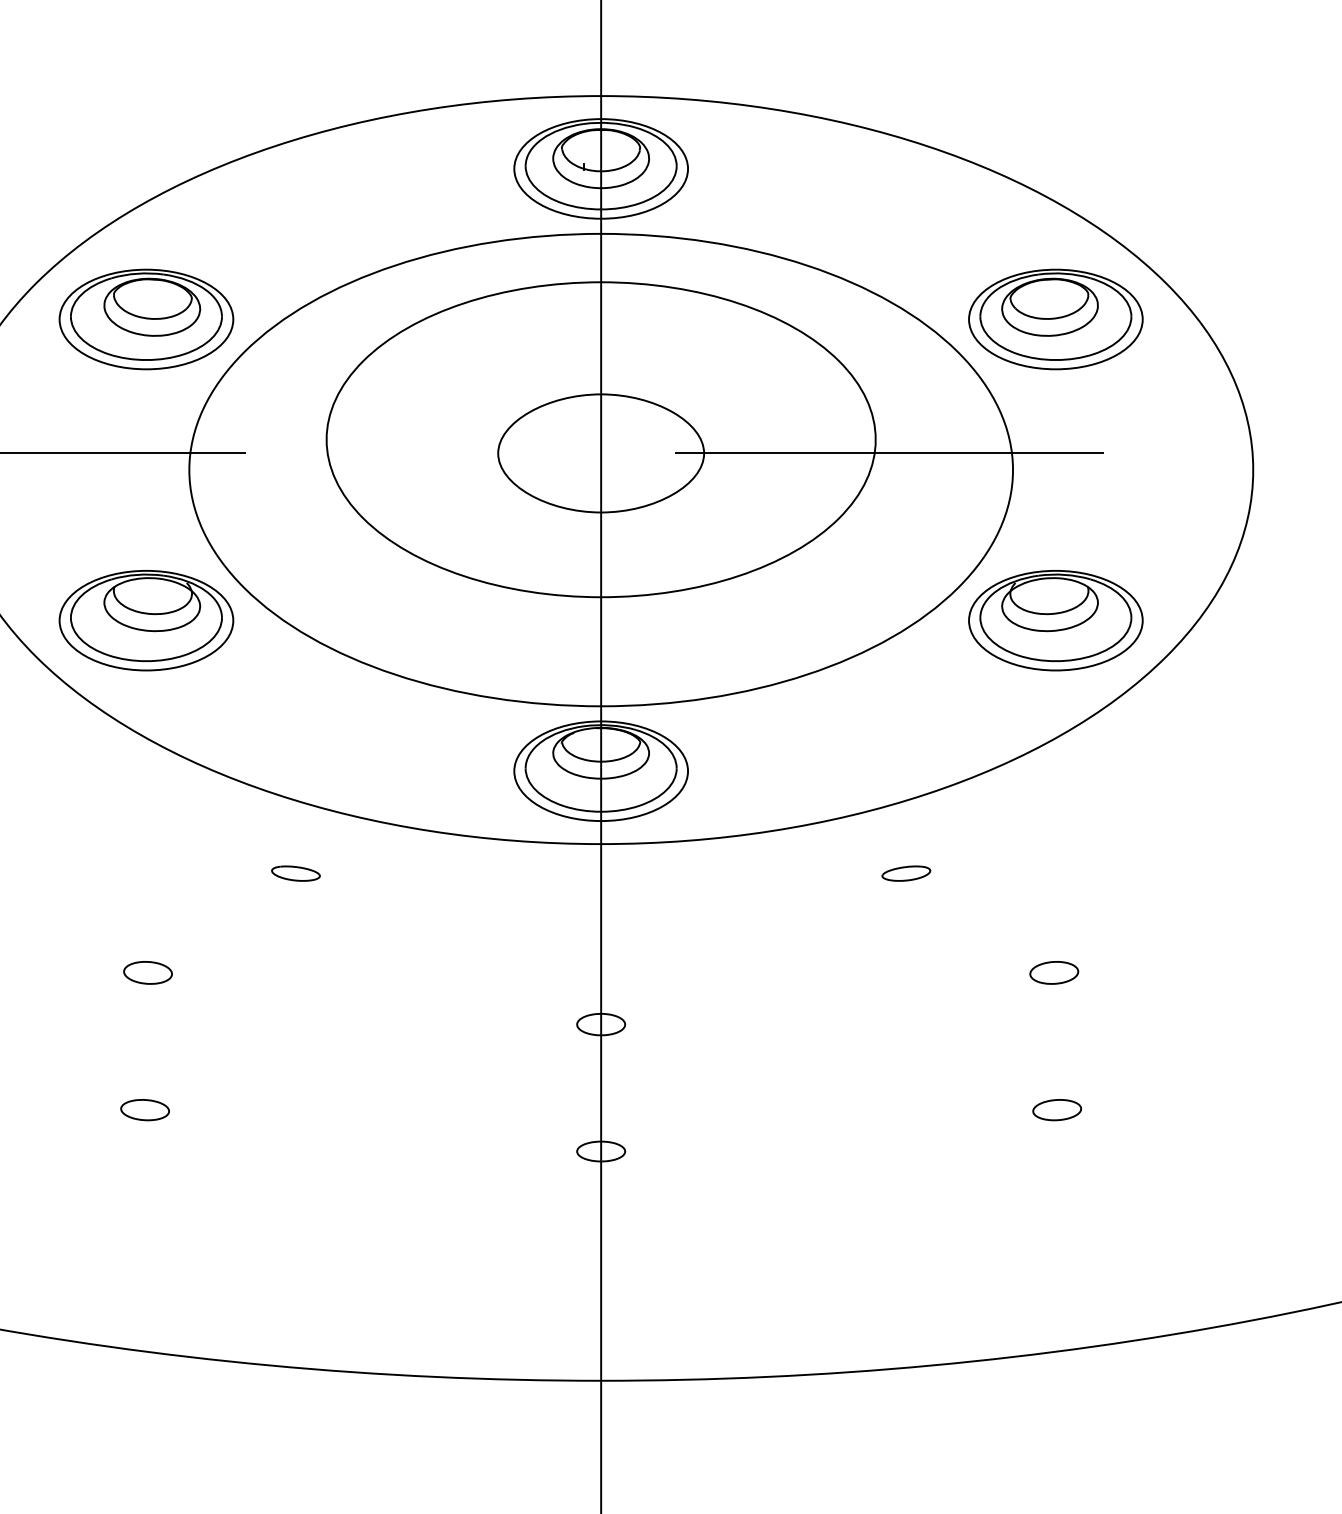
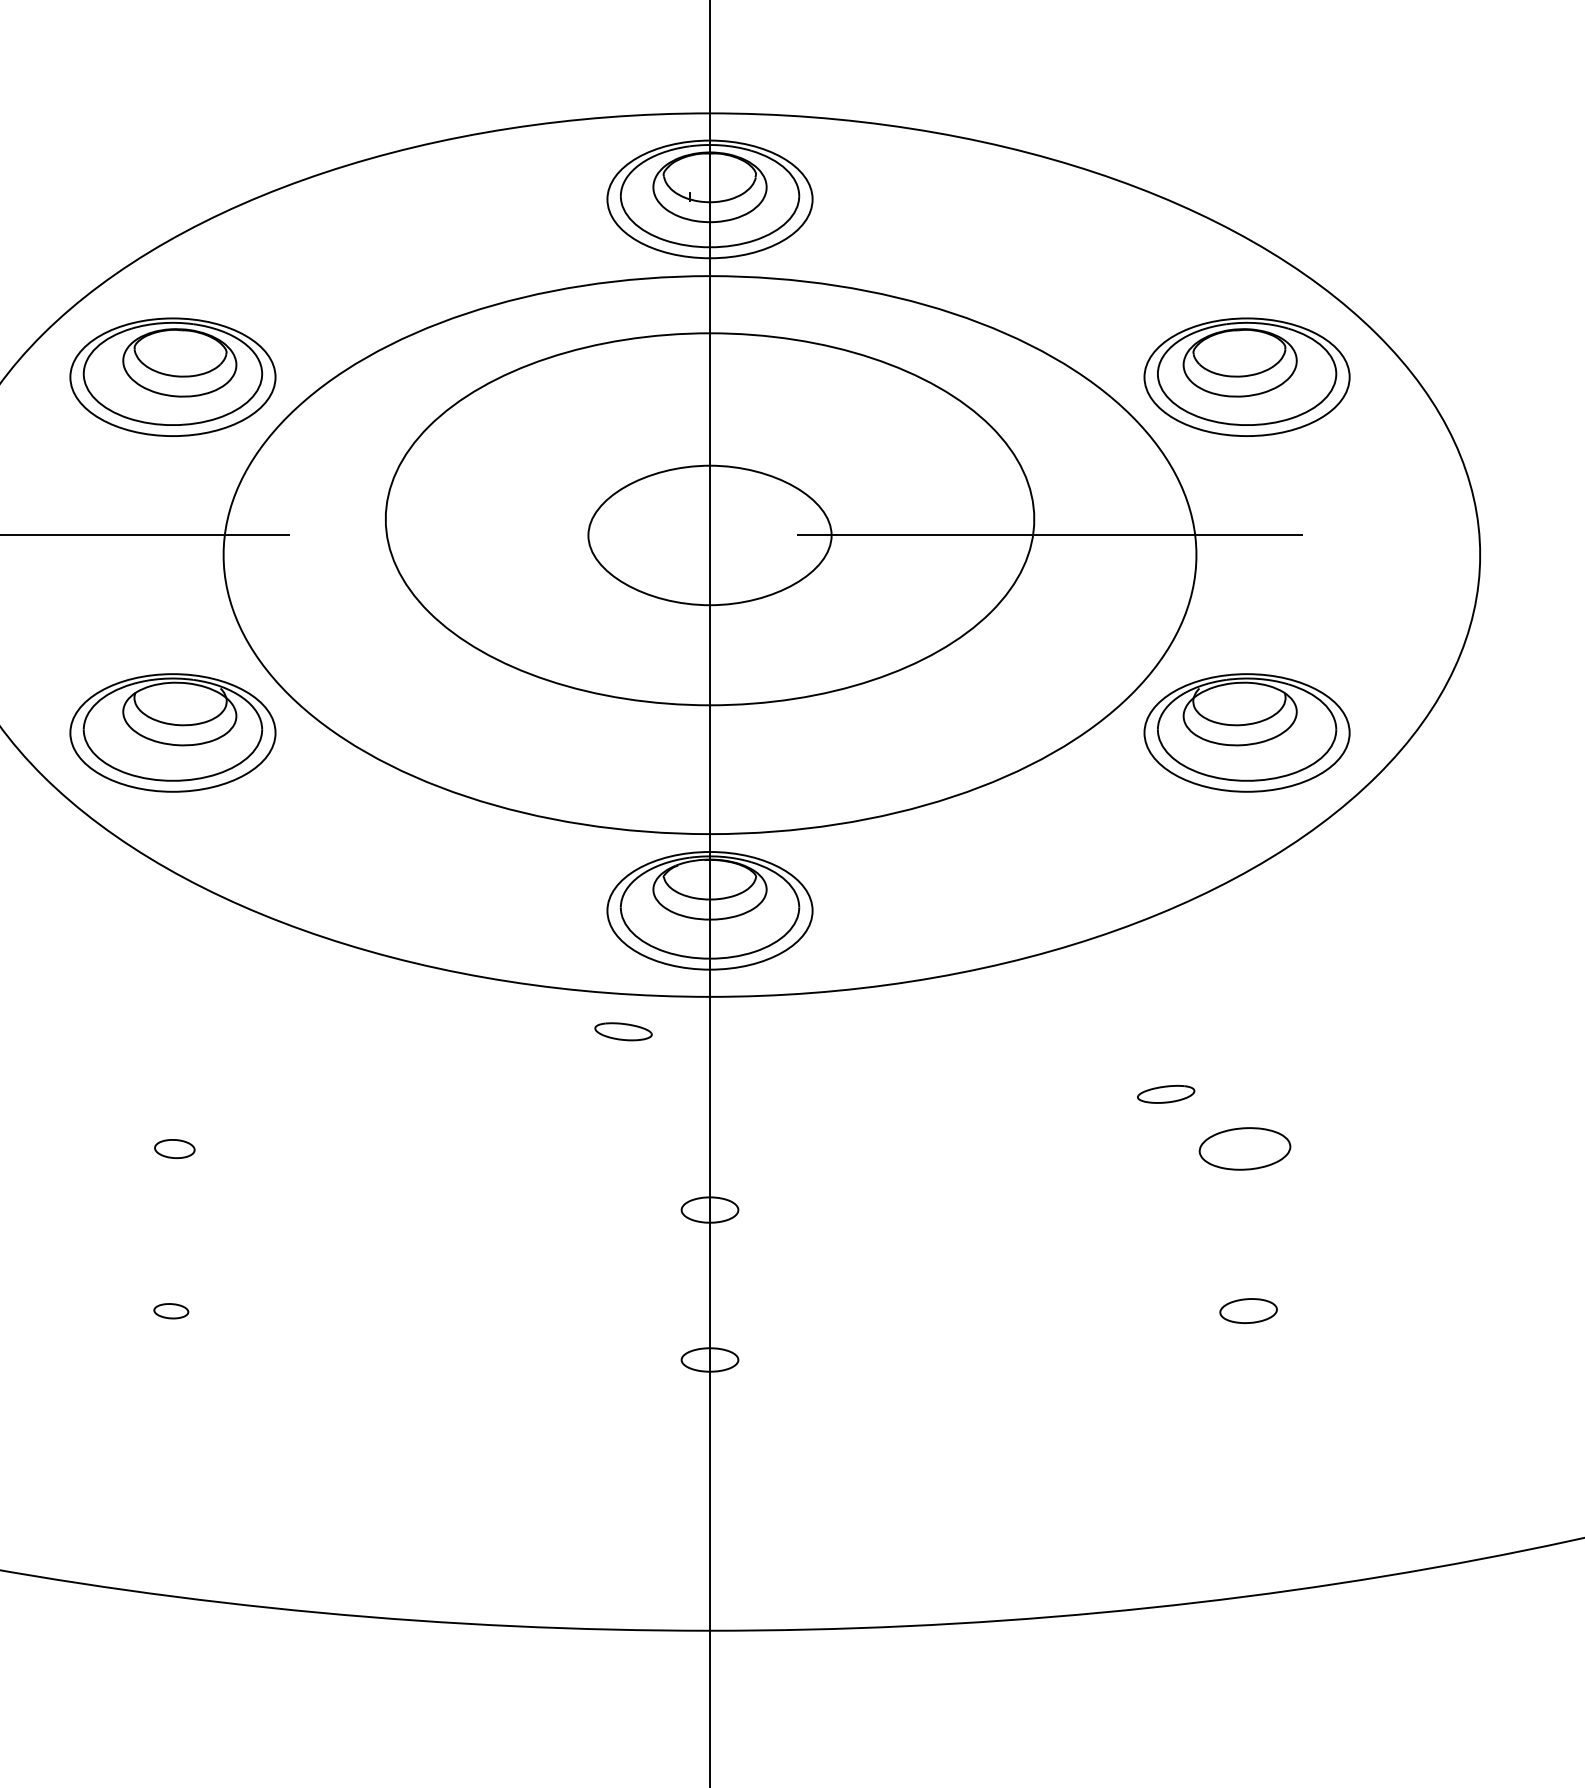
part: (295, 873) -> (623, 1031), moved
part: (906, 873) -> (1166, 1094), moved
part: (147, 972) -> (174, 1148), size x0.7
part: (1054, 972) -> (1245, 1148), size x1.6
part: (144, 1110) -> (170, 1311), size x0.6

